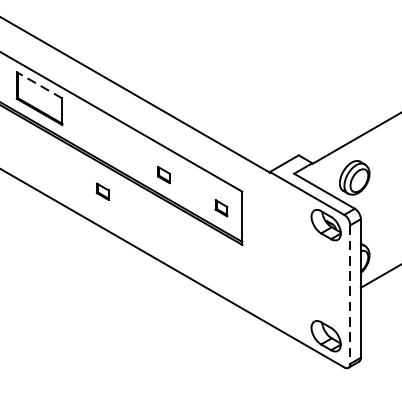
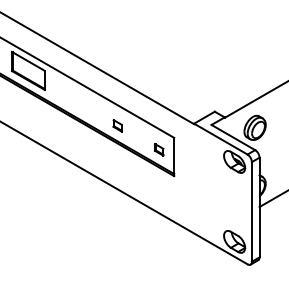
line: (39, 85) -> (28, 61), dashed -> solid
part: (102, 191) -> (73, 137), removed
line: (349, 293) -> (251, 211), dashed -> solid

